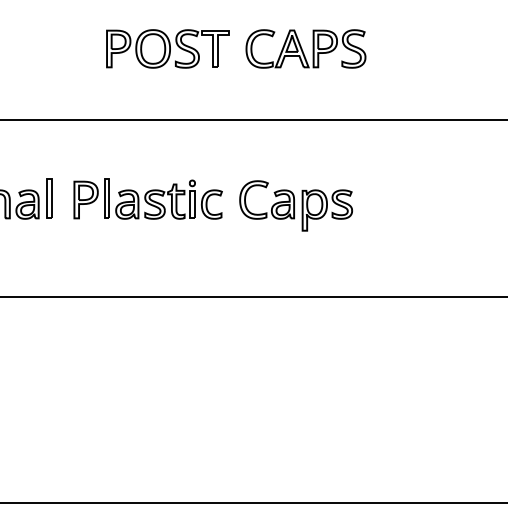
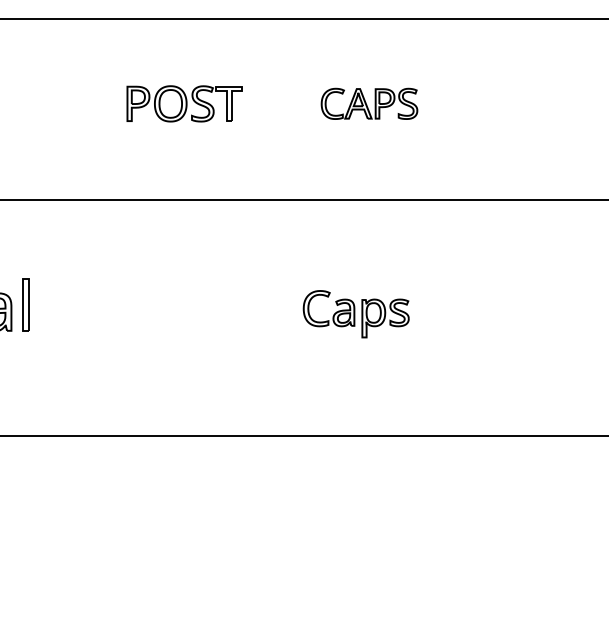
part: (167, 48) -> (183, 103), size x0.7
part: (305, 48) -> (368, 103), size x0.6
part: (147, 198) -> (157, 304), removed
part: (295, 205) -> (355, 313), size x0.7

